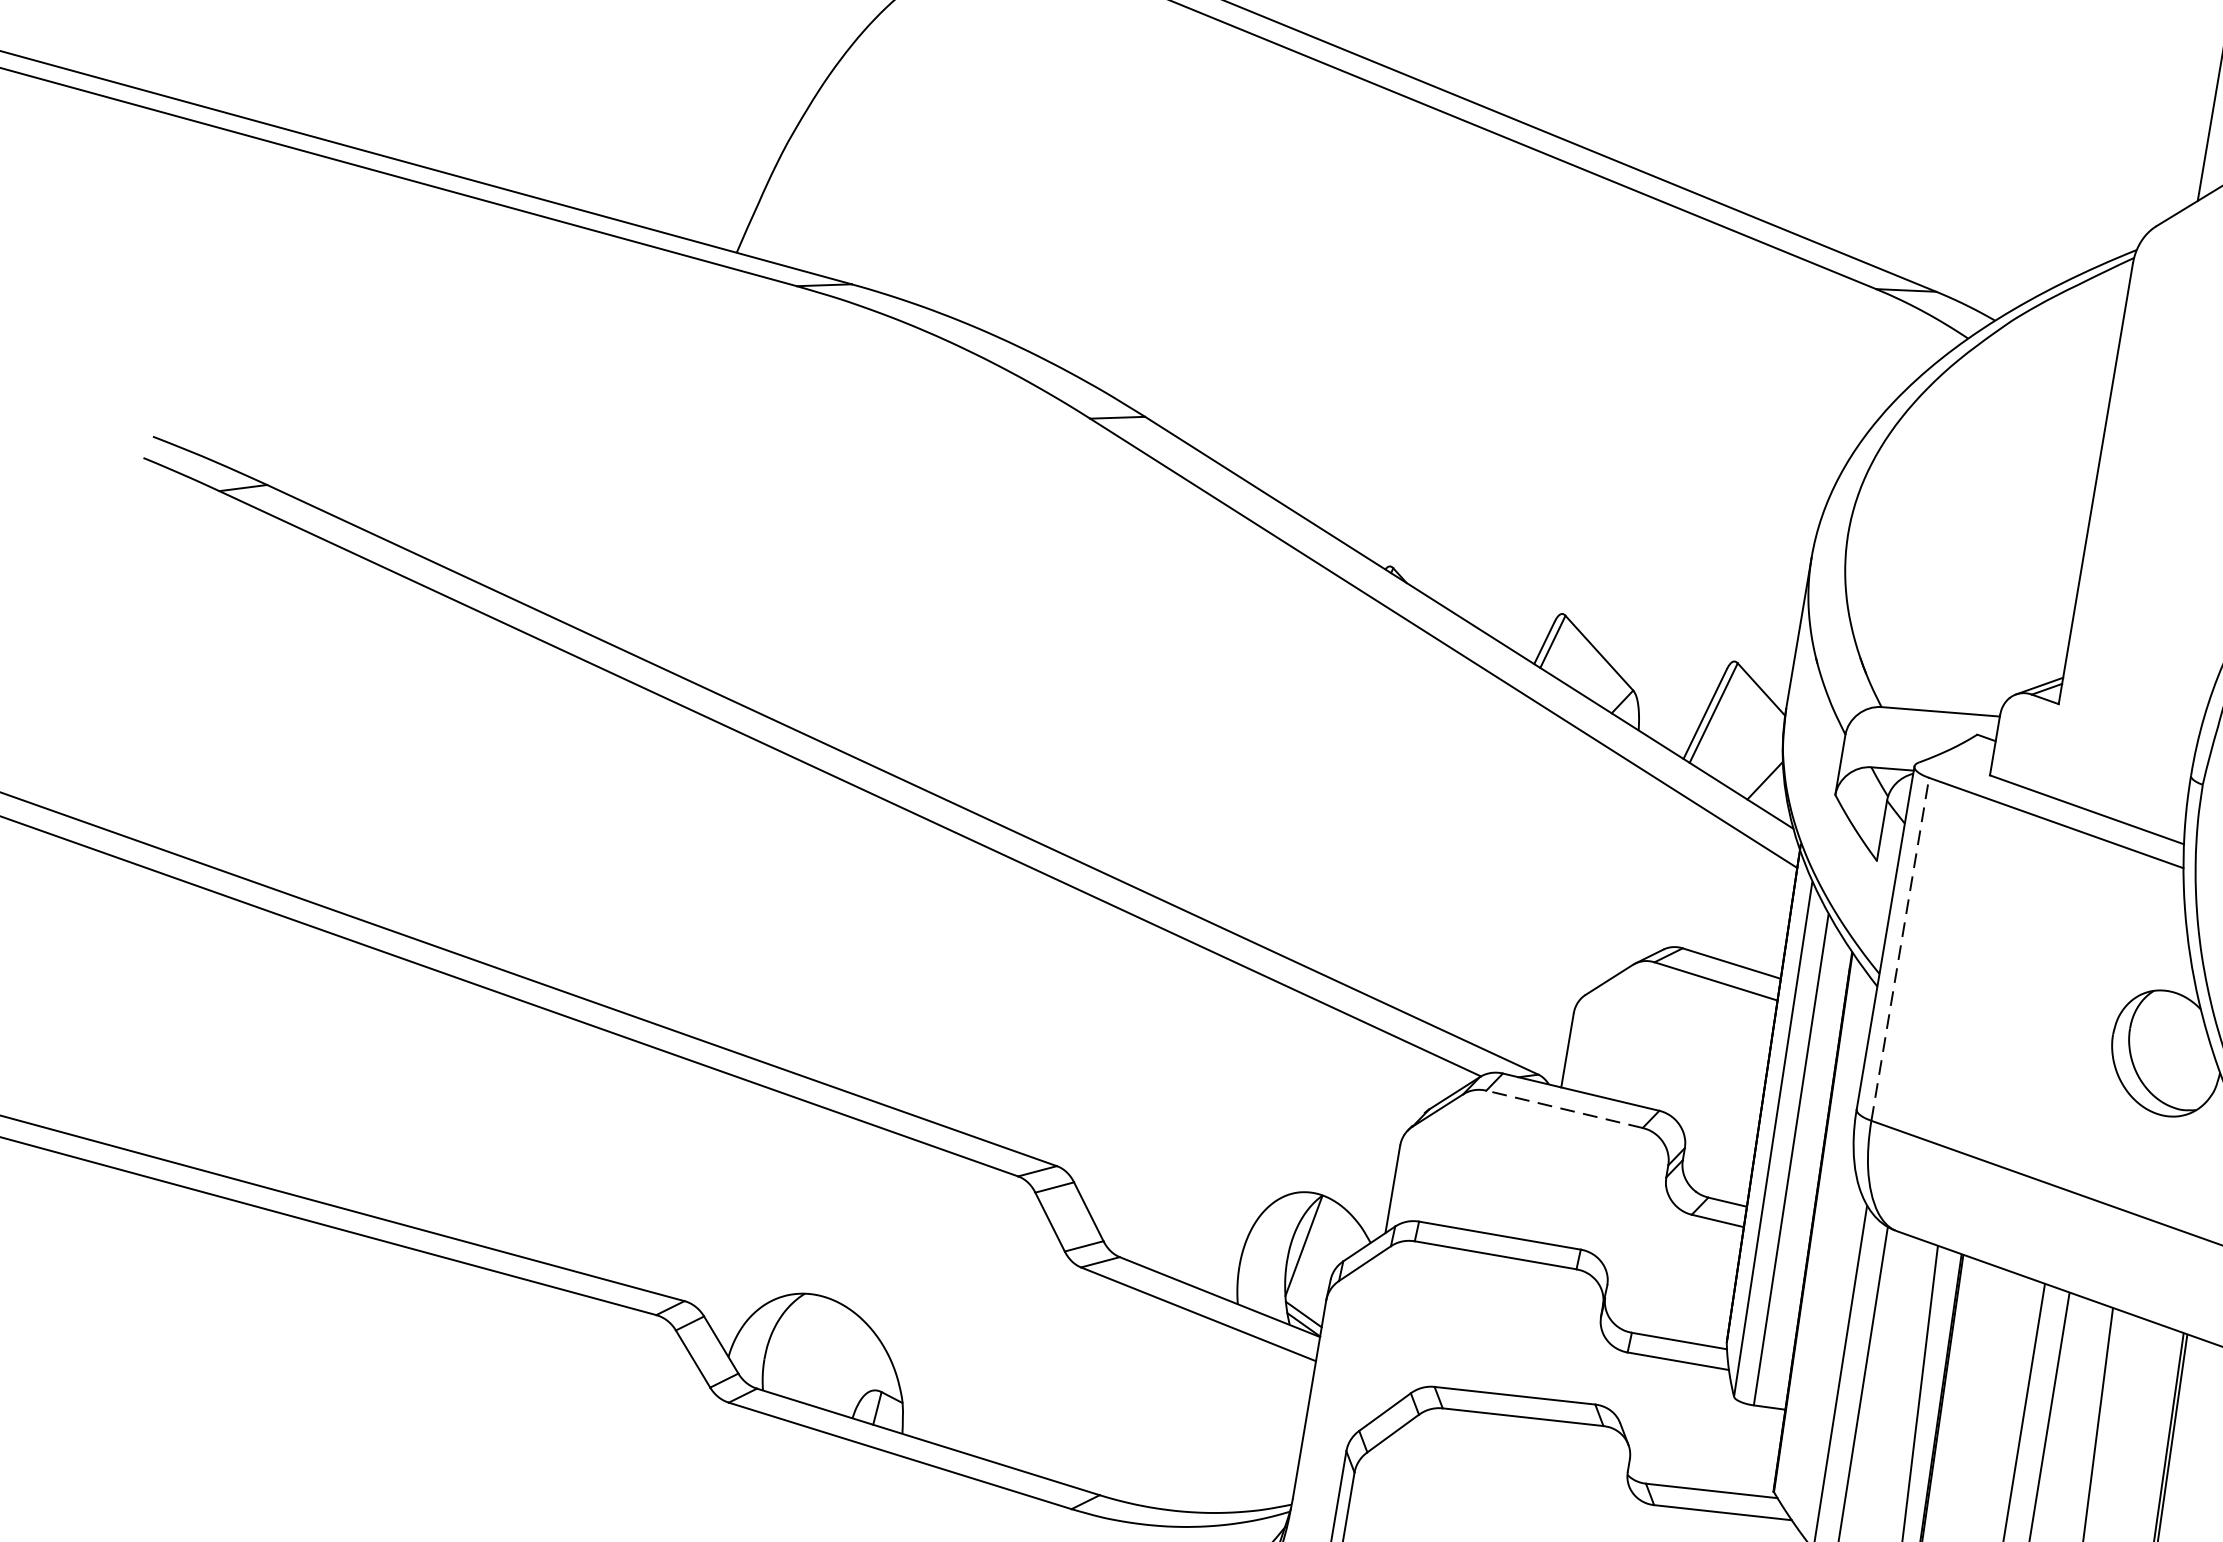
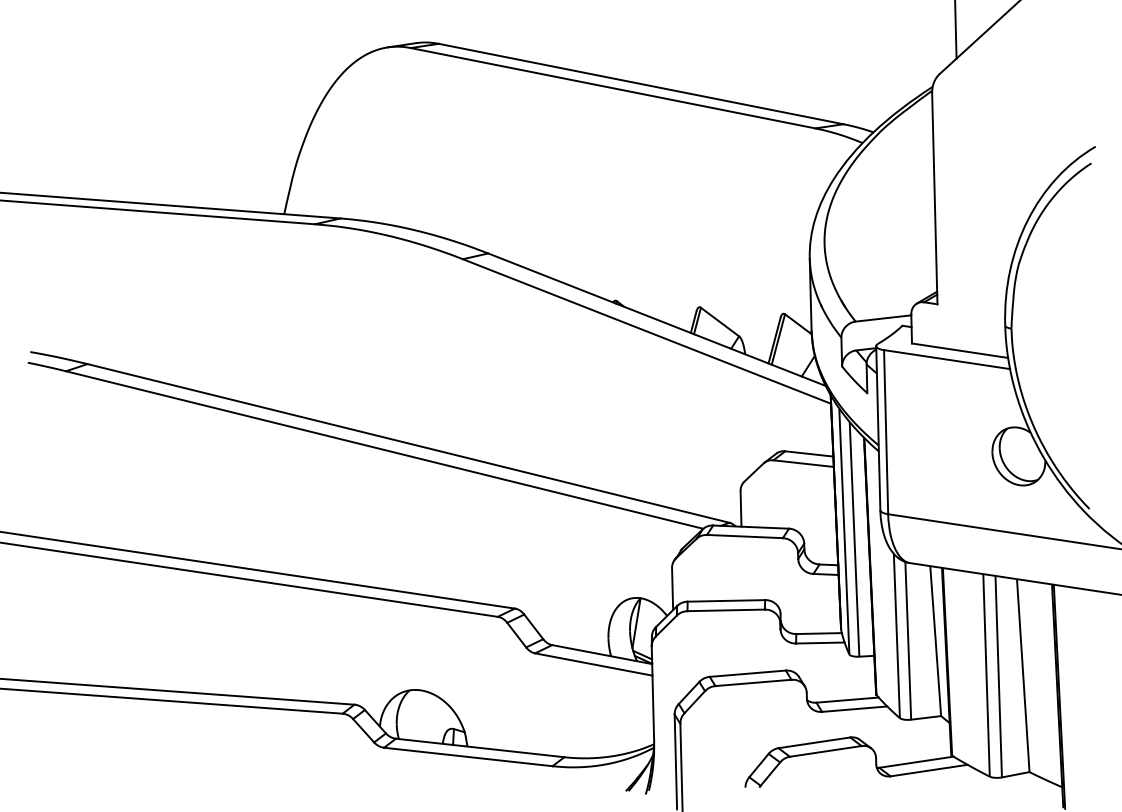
line: (1901, 948) -> (886, 431), dashed -> solid
line: (1563, 1109) -> (744, 536), dashed -> solid

